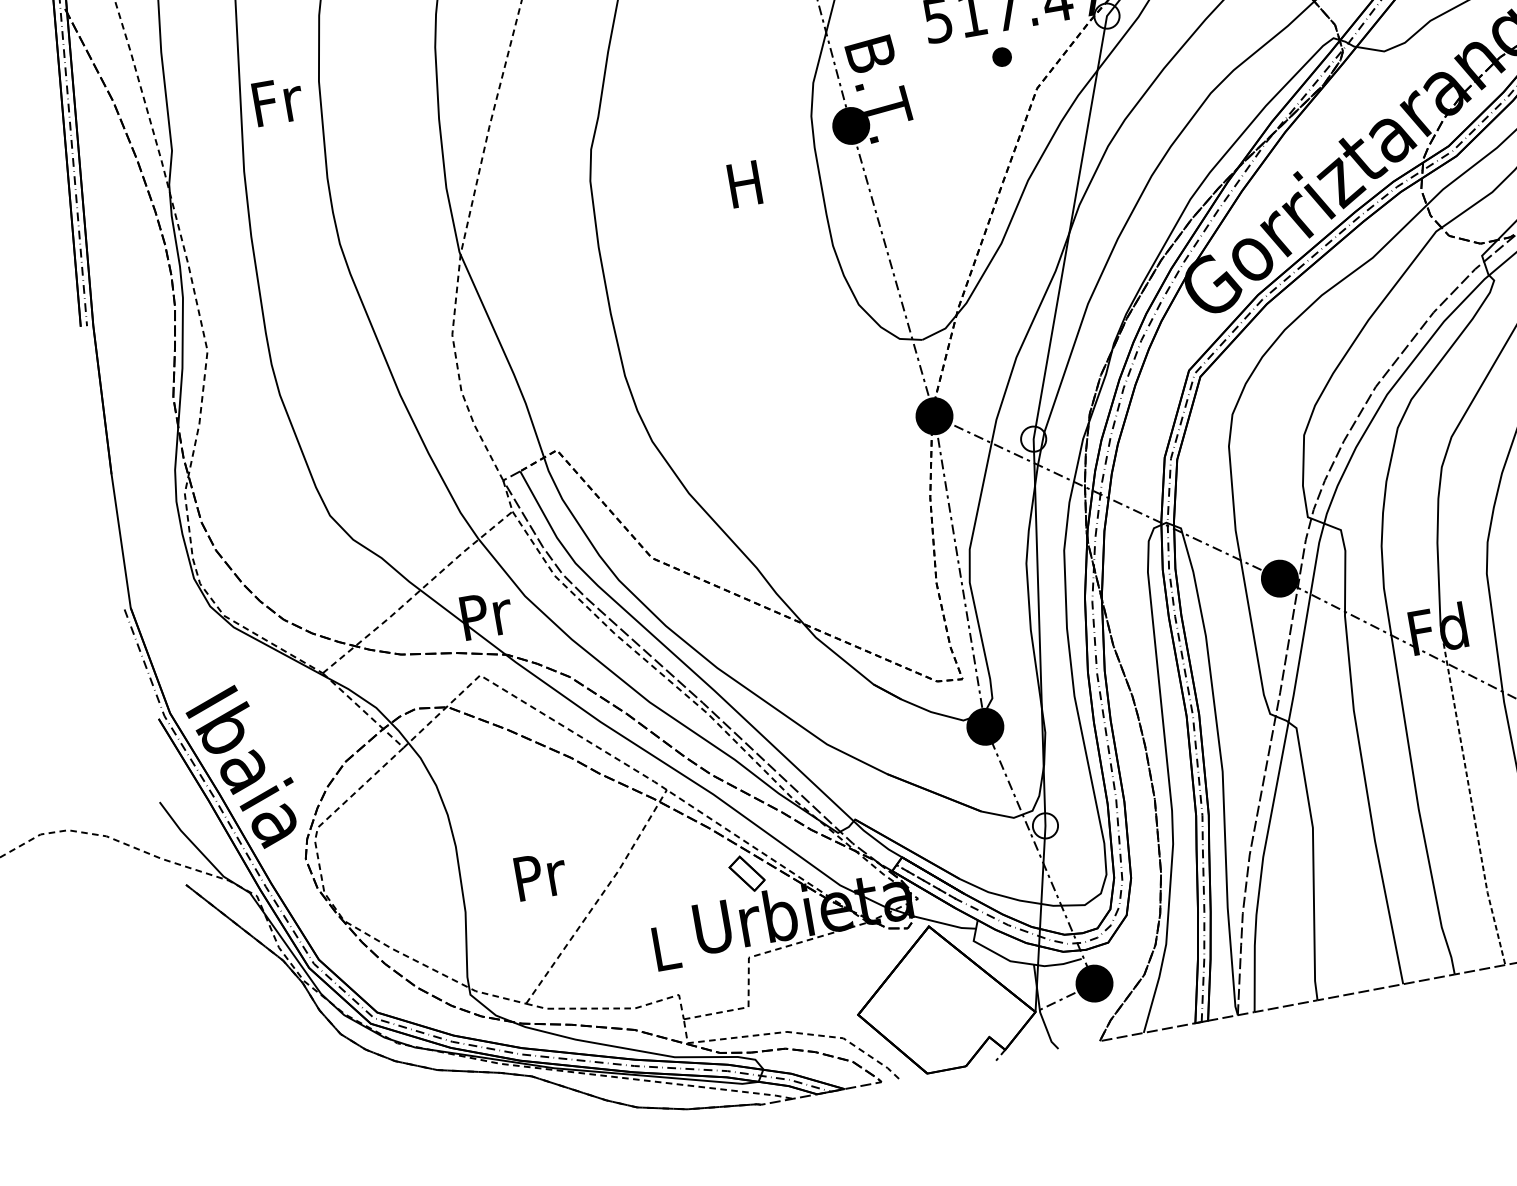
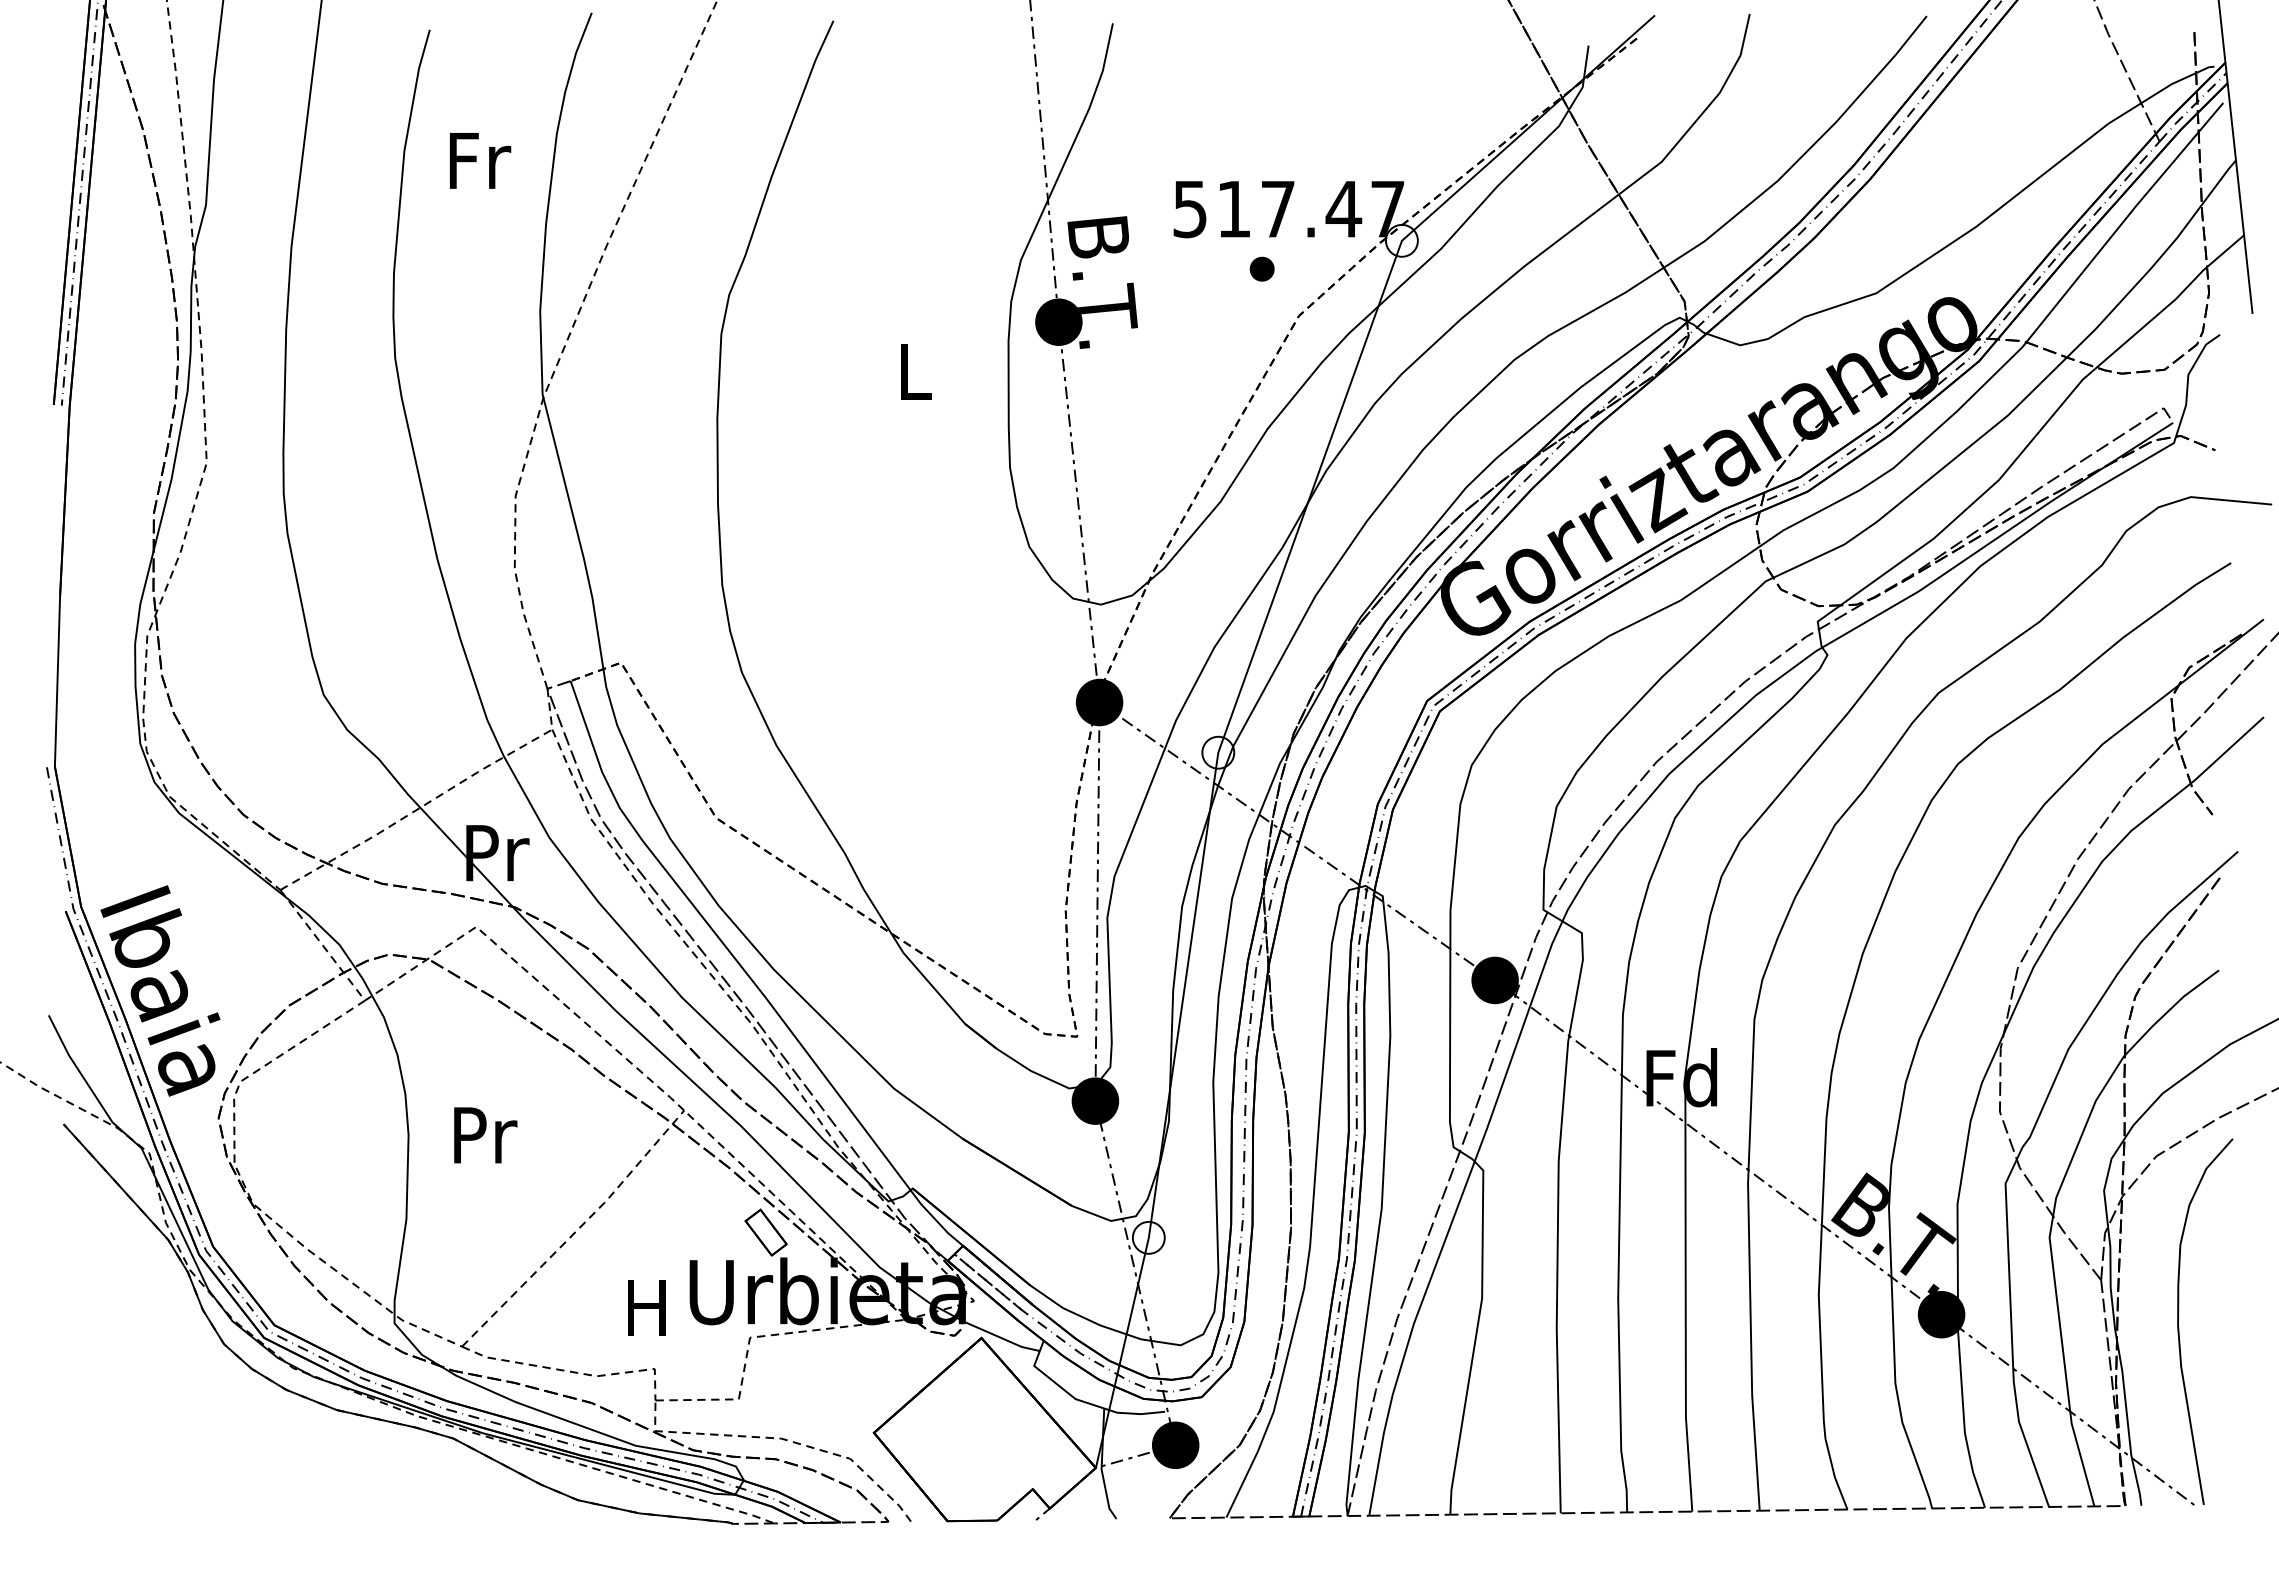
text: (278, 101) -> (480, 160), moved
text: (744, 184) -> (913, 371), H -> L
line: (1470, 797) -> (1685, 1294), dashed -> solid
text: (541, 875) -> (485, 1135), moved
text: (664, 948) -> (646, 1307), L -> H

